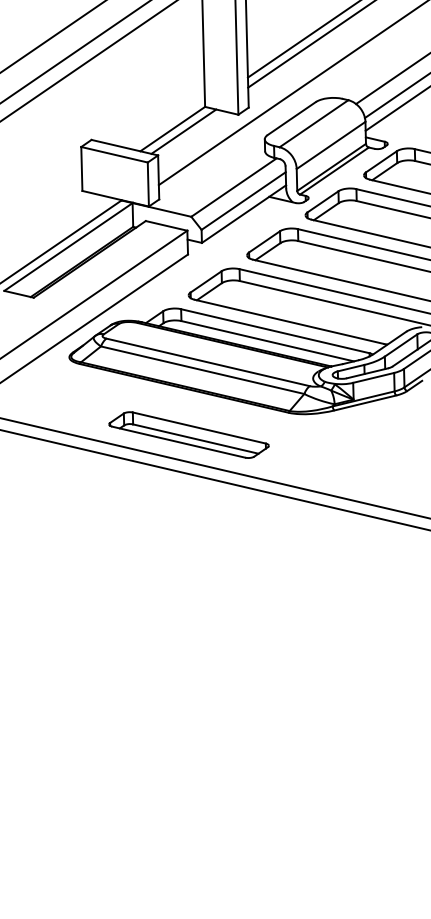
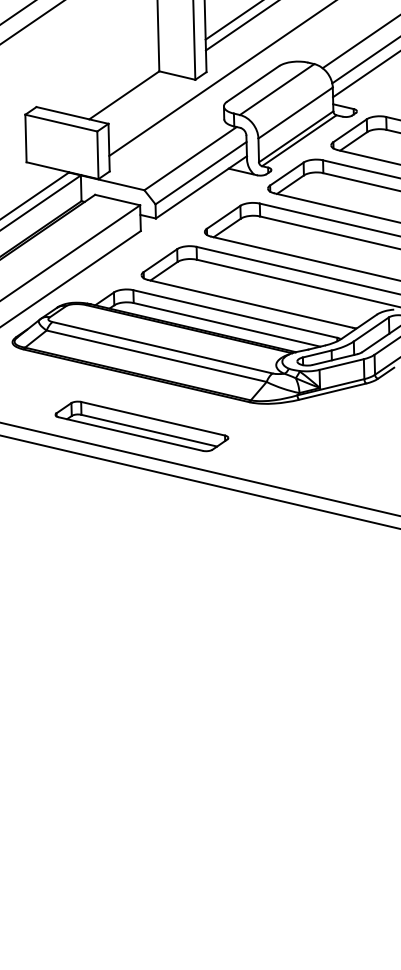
line: (183, 131) -> (135, 97), removed

